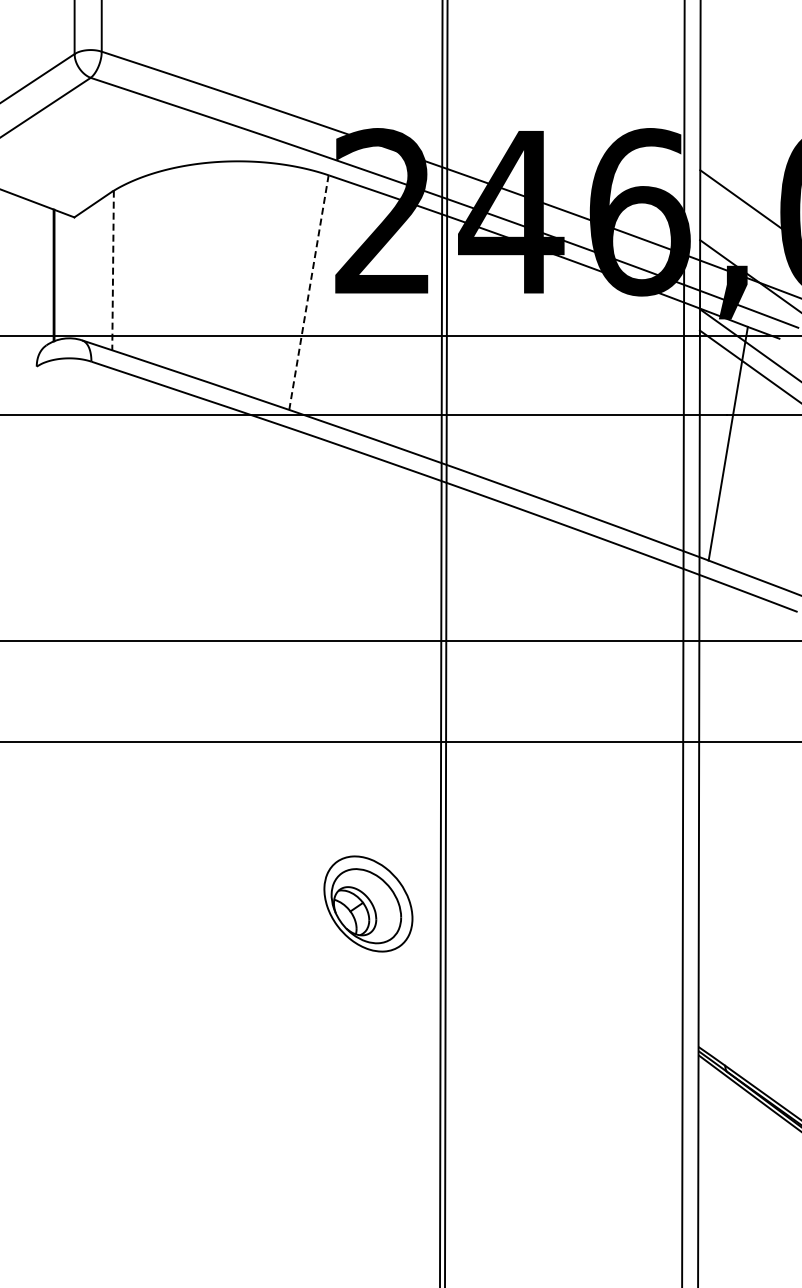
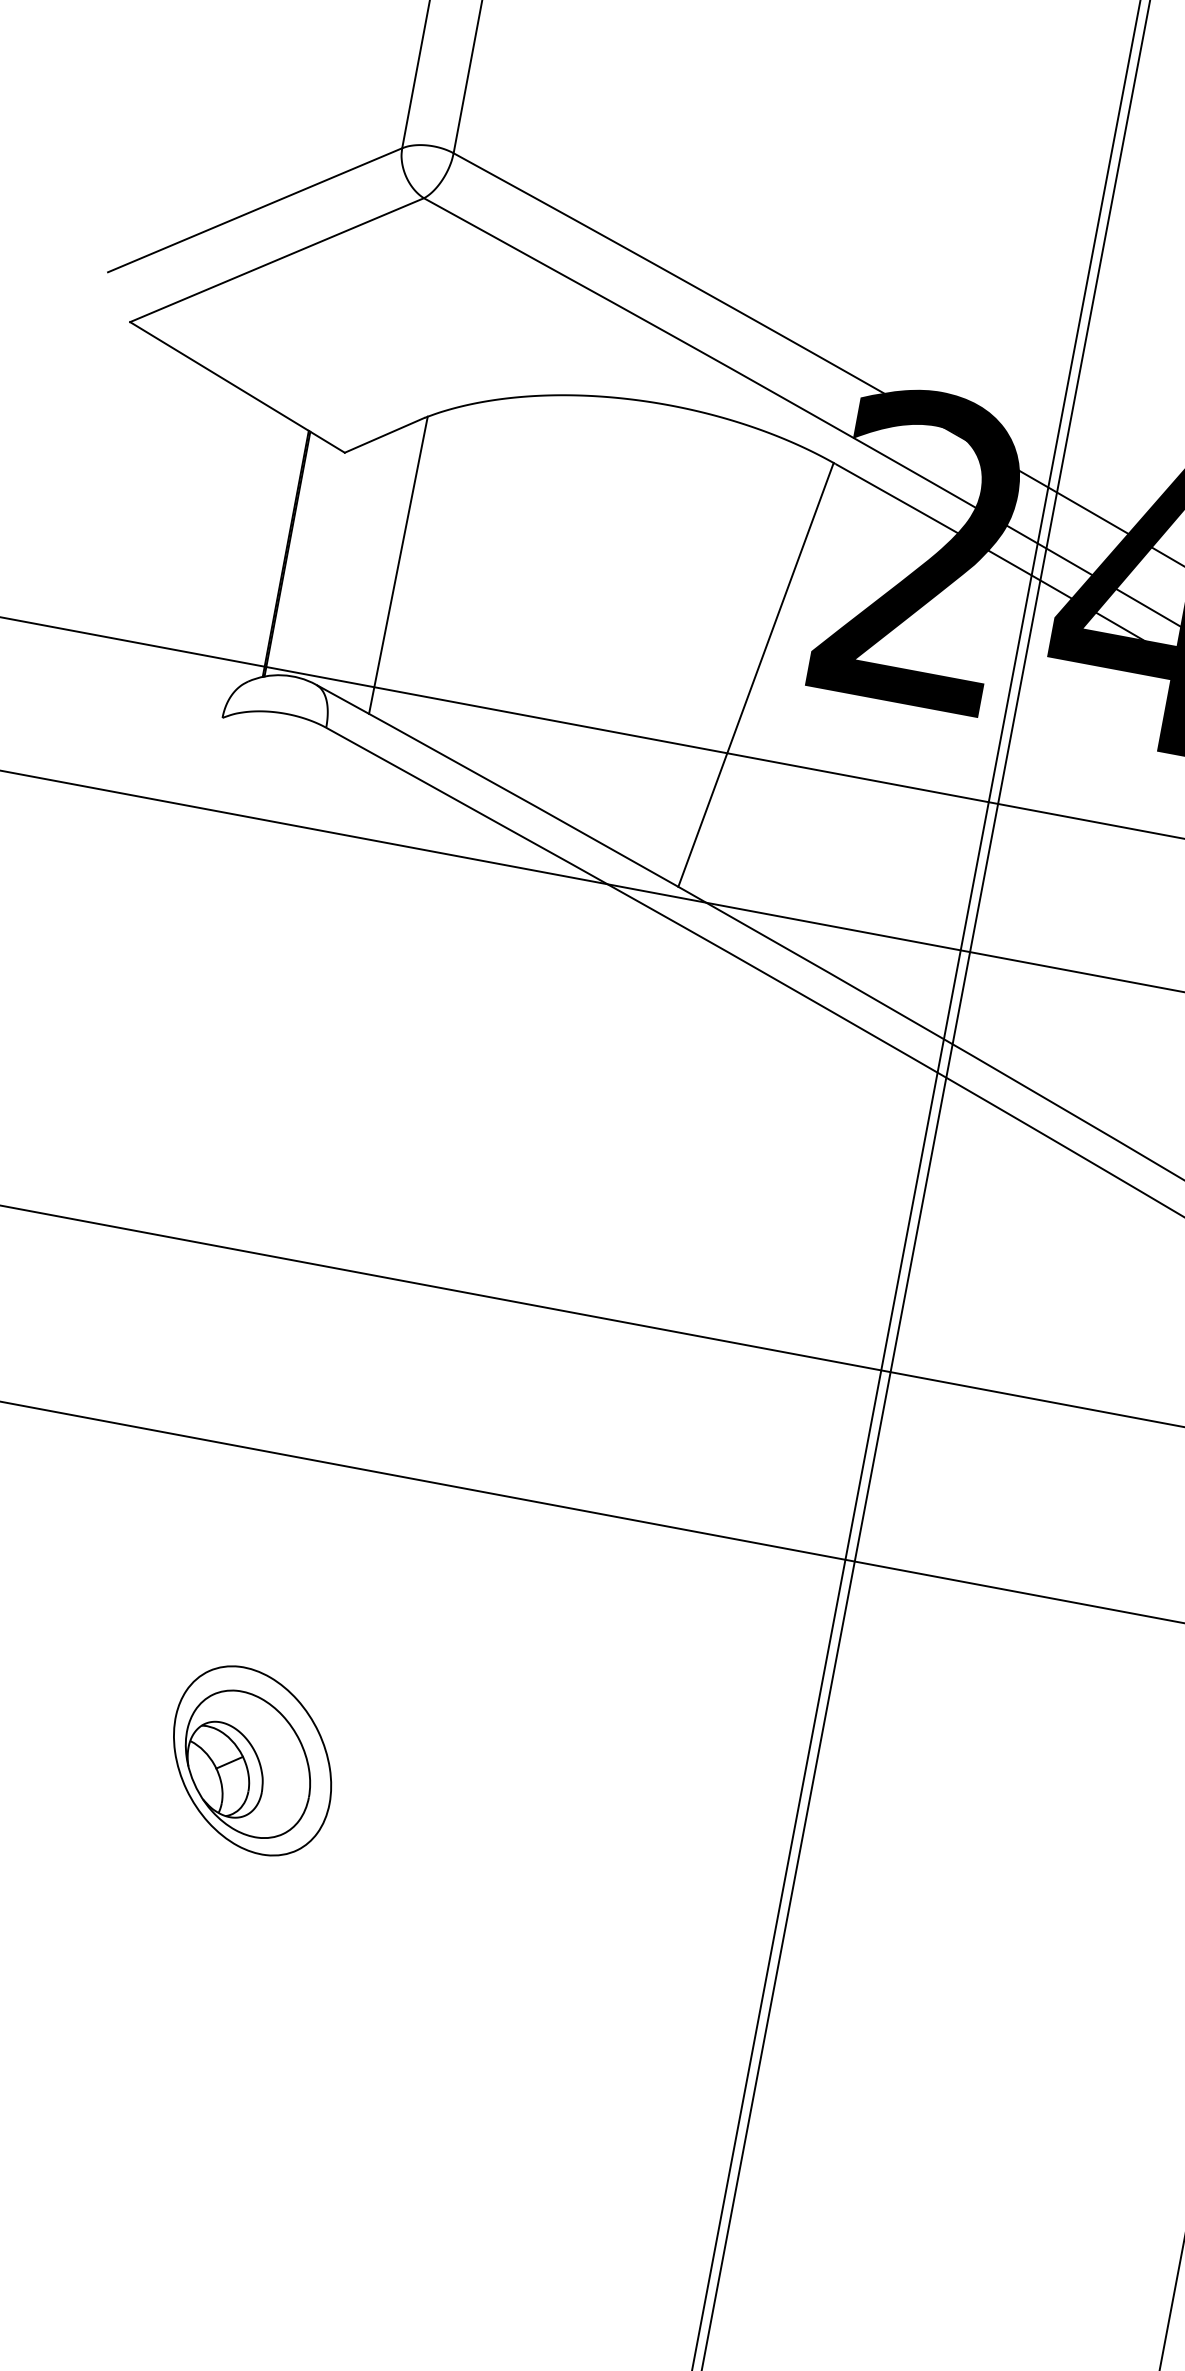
line: (113, 270) -> (399, 565), dashed -> solid
line: (308, 292) -> (755, 674), dashed -> solid
part: (368, 903) -> (252, 1759), moved

